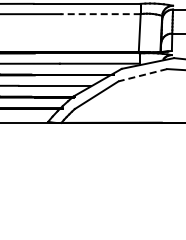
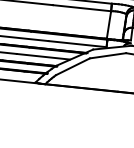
line: (100, 14) -> (81, 8), dashed -> solid
line: (142, 75) -> (107, 55), dashed -> solid

